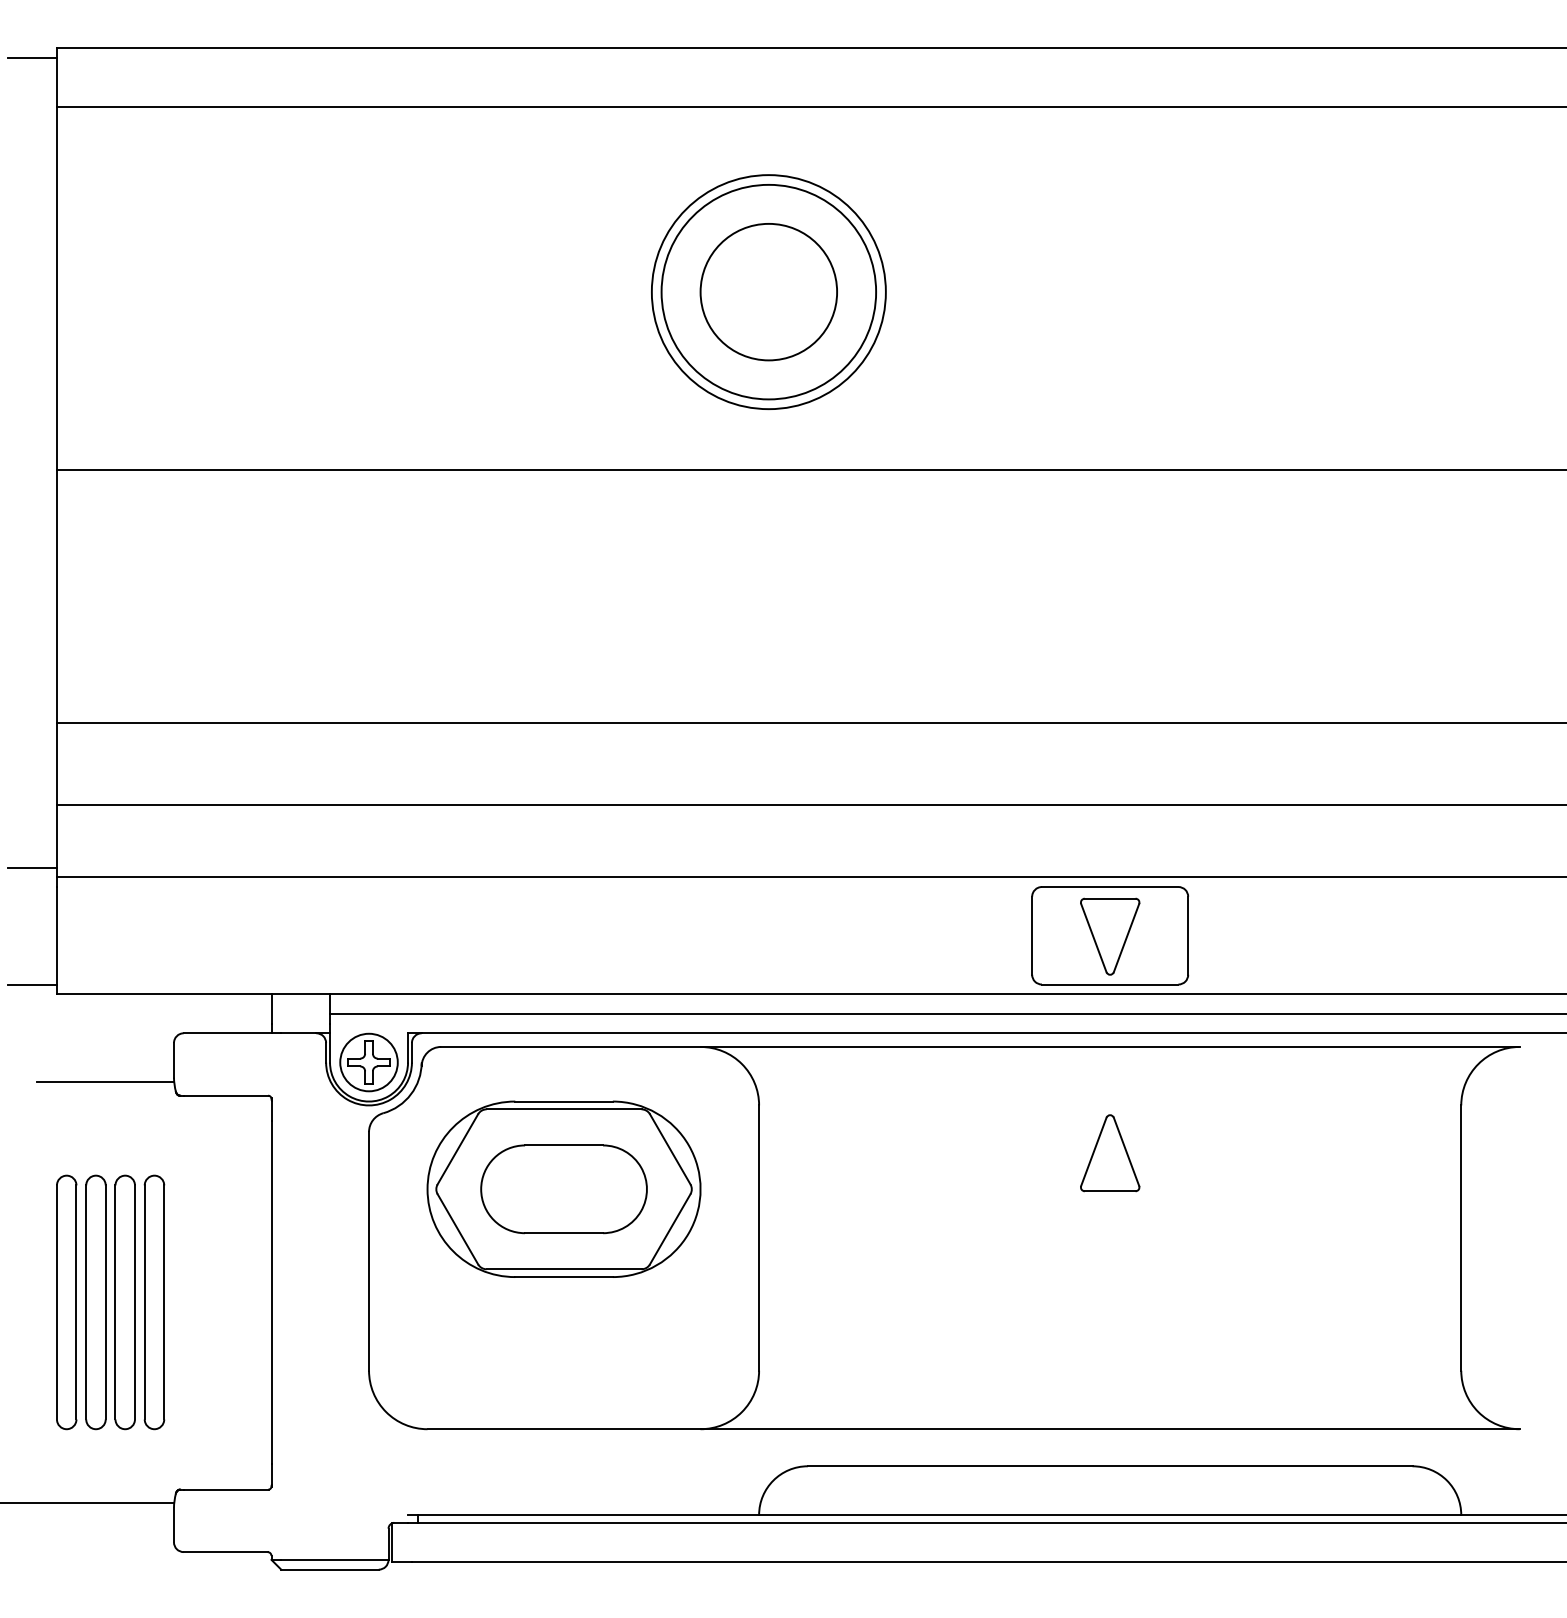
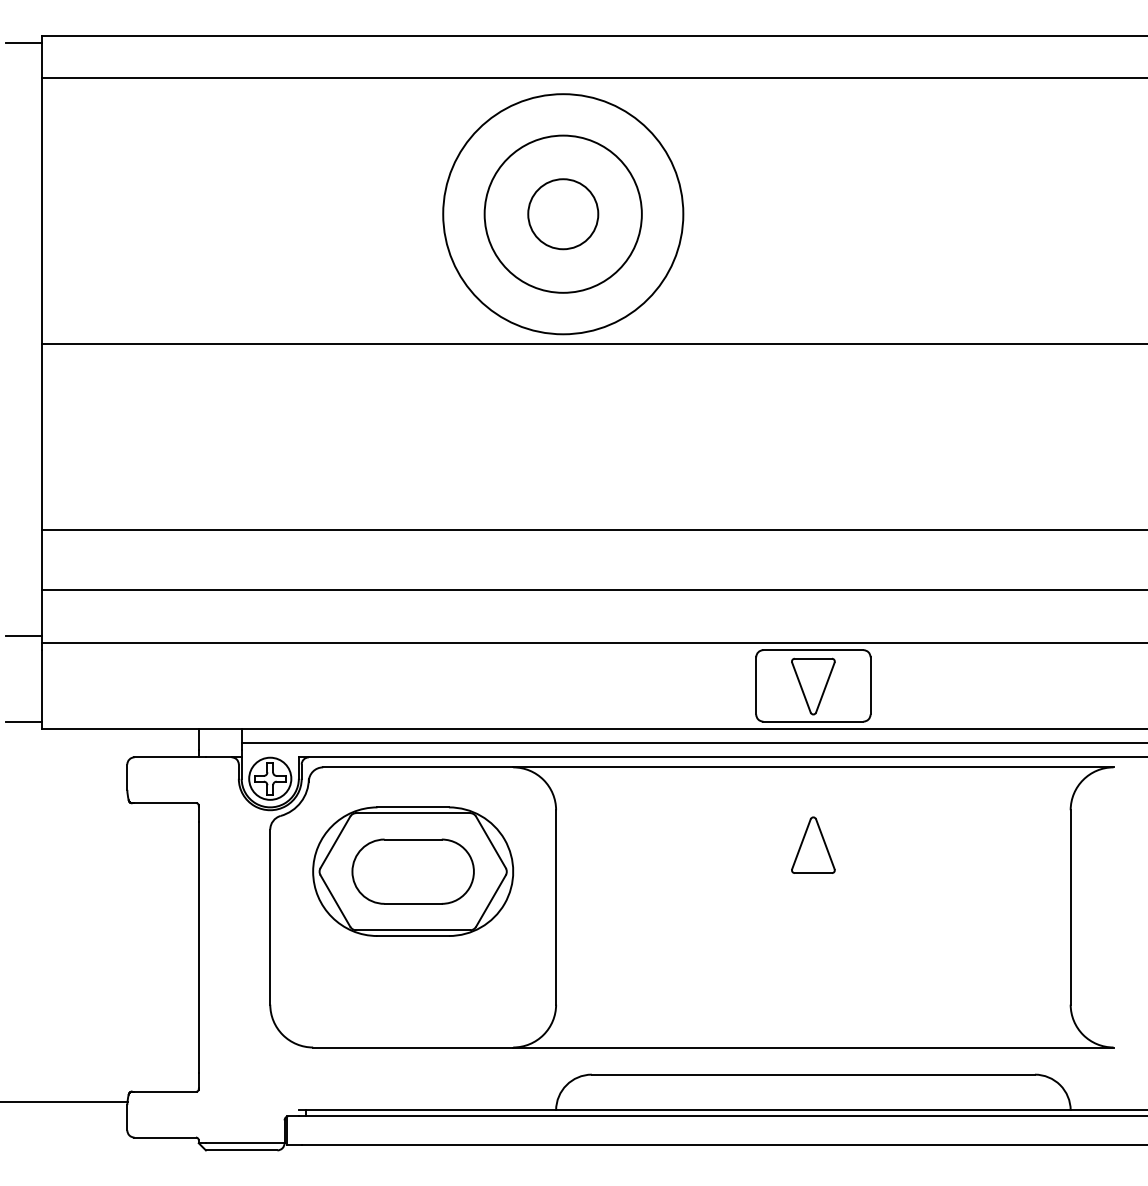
circle: (769, 291) -> (563, 213), size x1.4
circle: (769, 292) -> (563, 214), size x0.7
line: (105, 1082) -> (77, 793), removed
part: (110, 1302) -> (80, 954), removed

